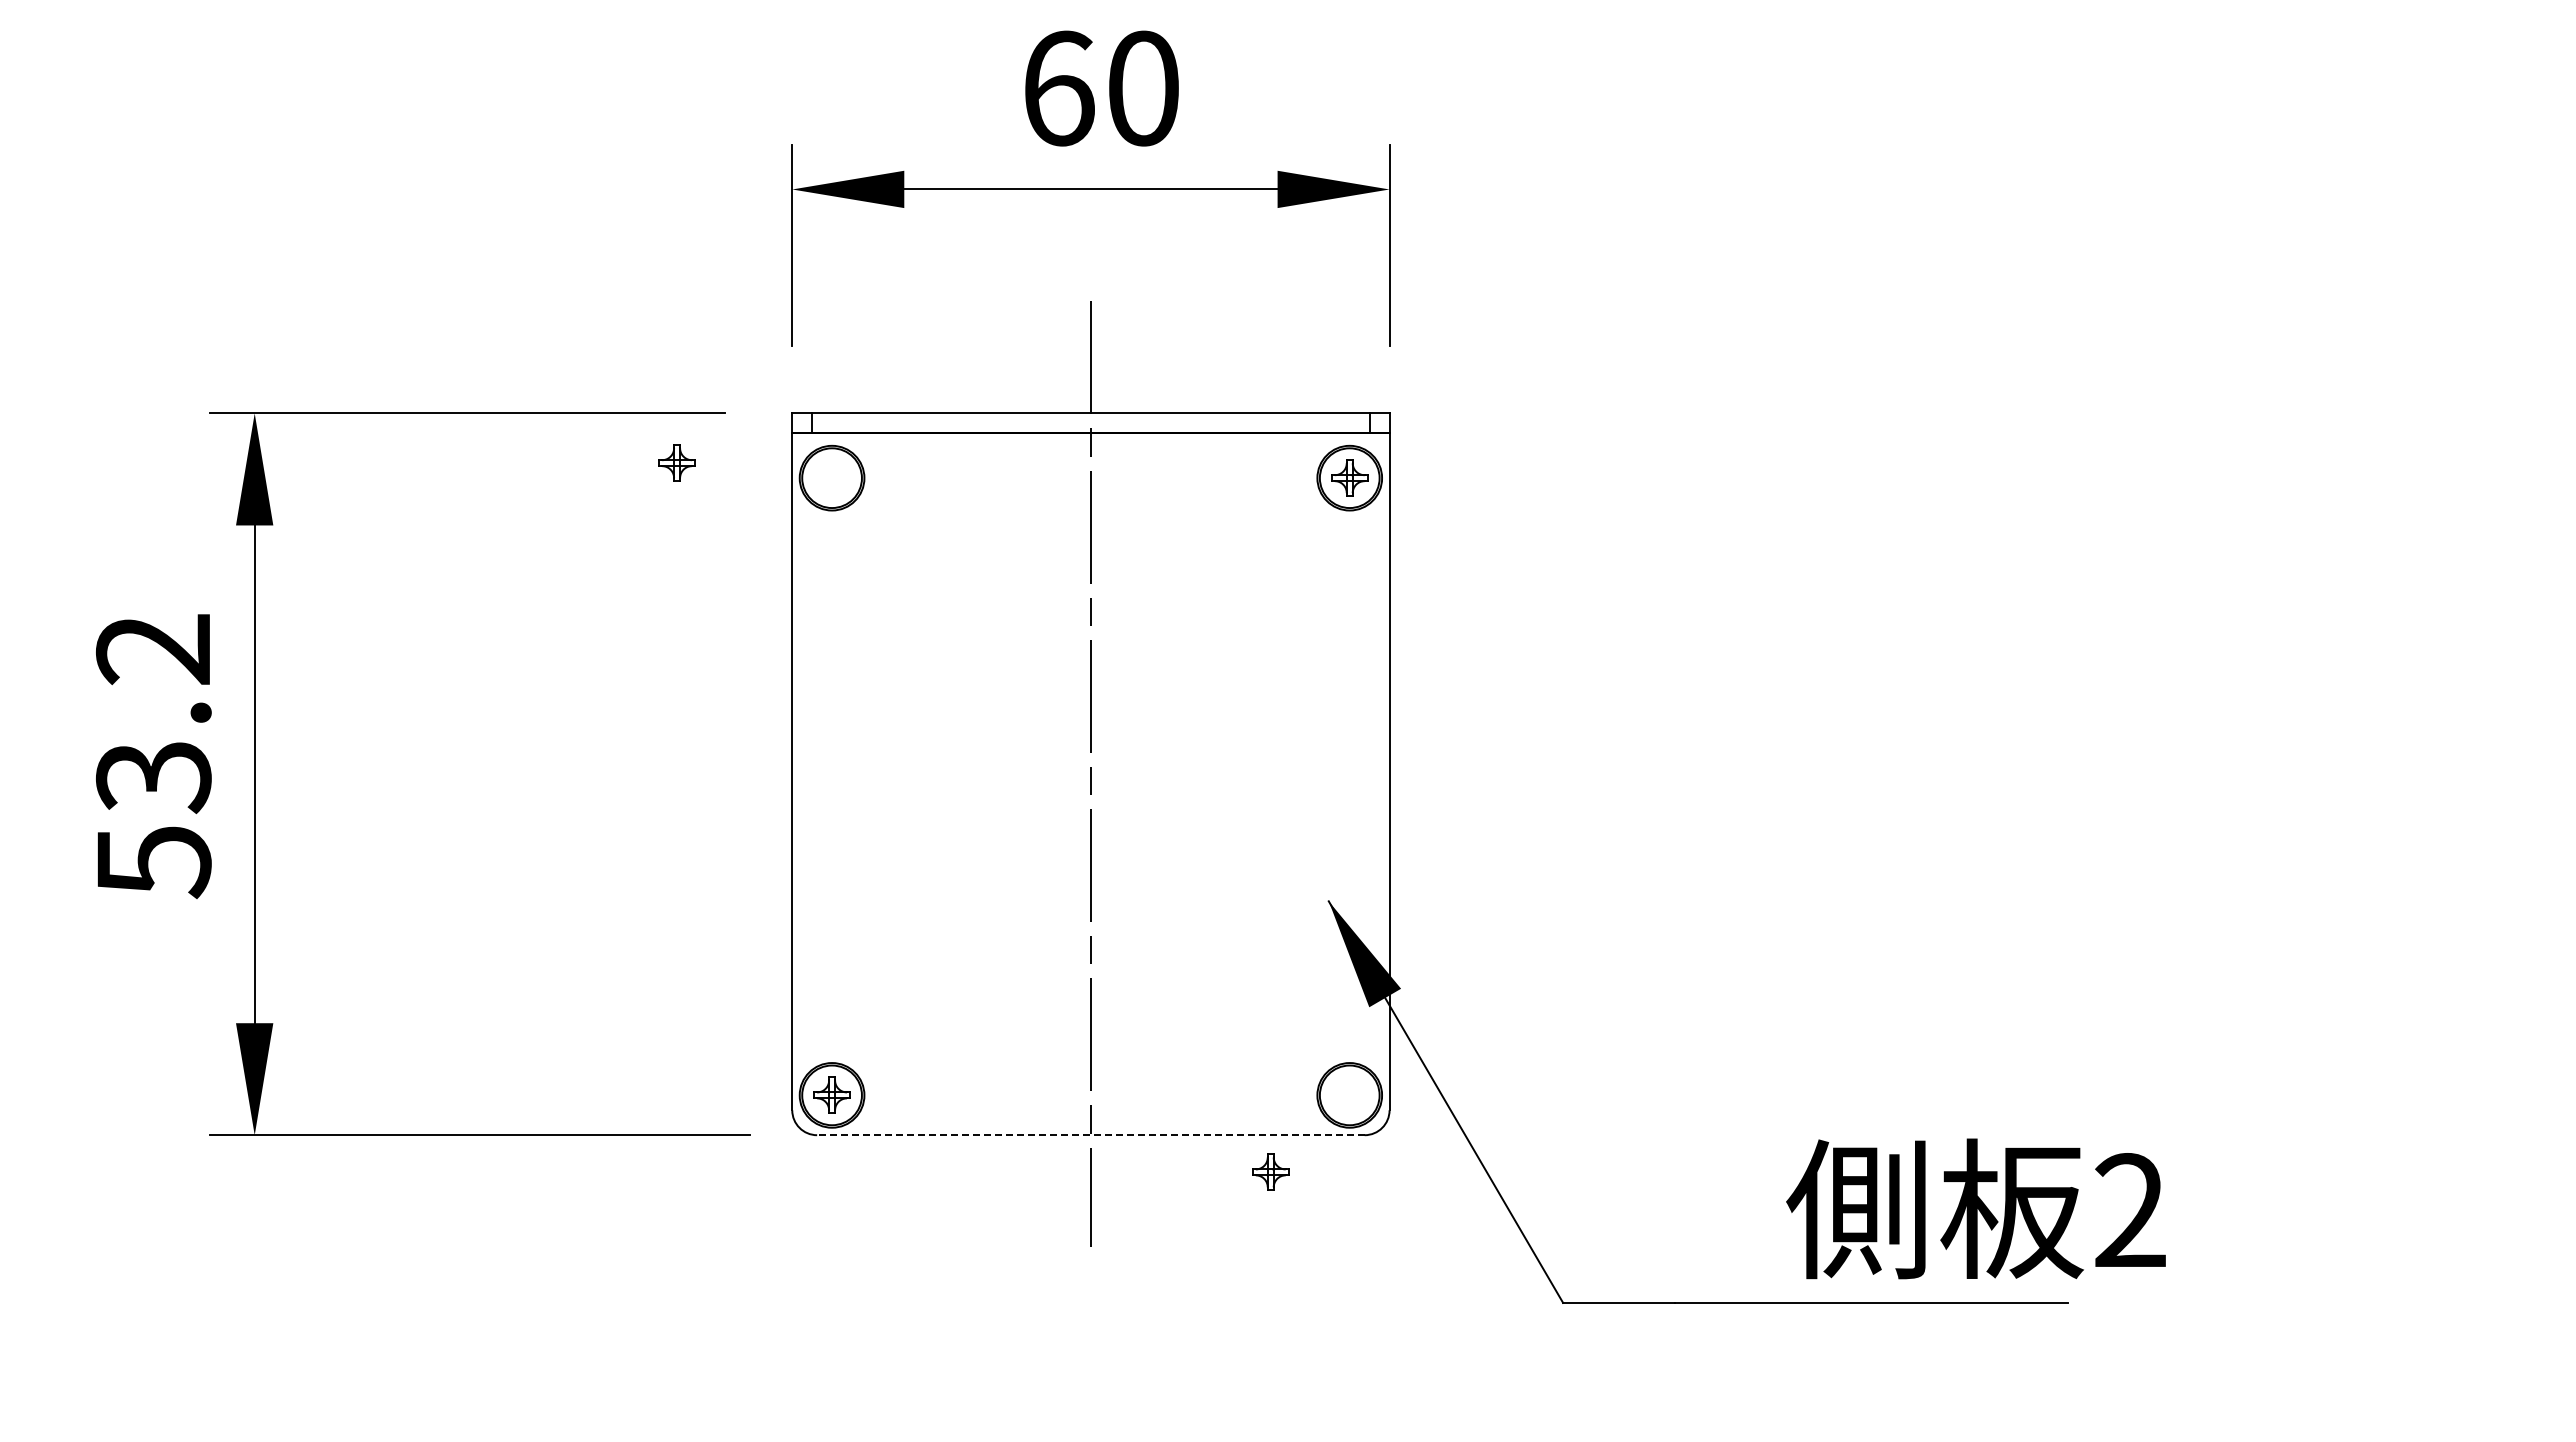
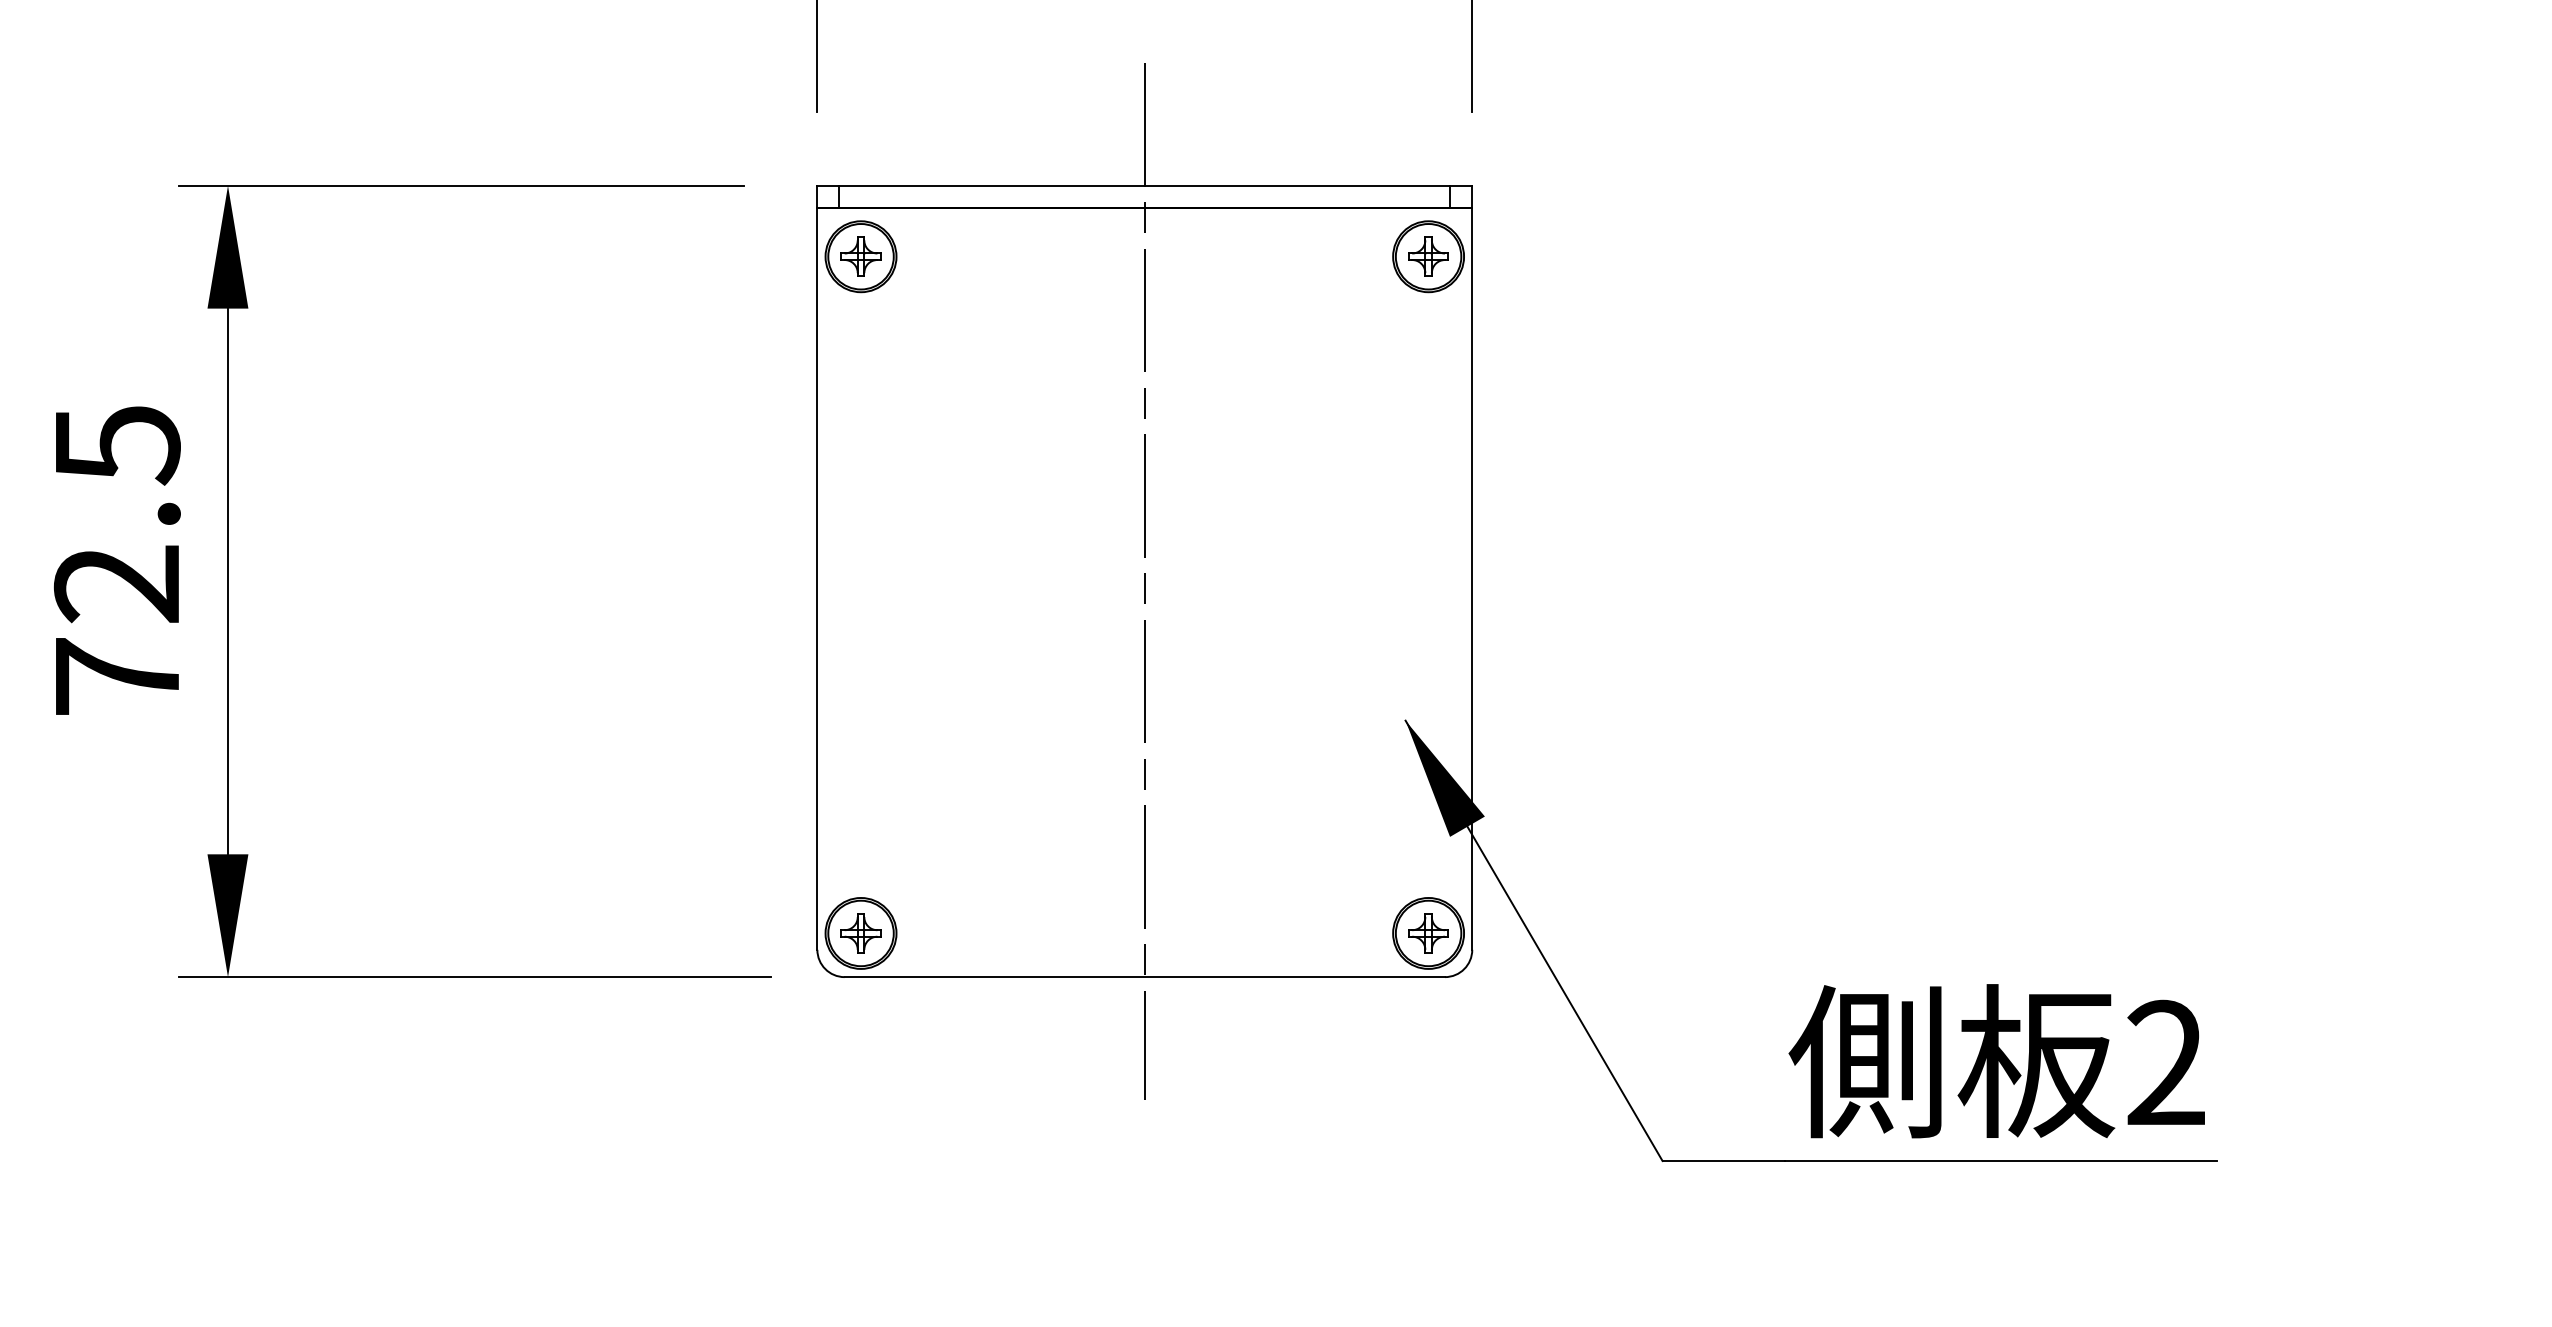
part: (676, 462) -> (860, 256), moved
text: (153, 756) -> (117, 561), 53.2 -> 72.5
line: (1090, 1135) -> (1144, 977), dashed -> solid
part: (1270, 1171) -> (1428, 932), moved
text: (1975, 1208) -> (1996, 1060), moved

